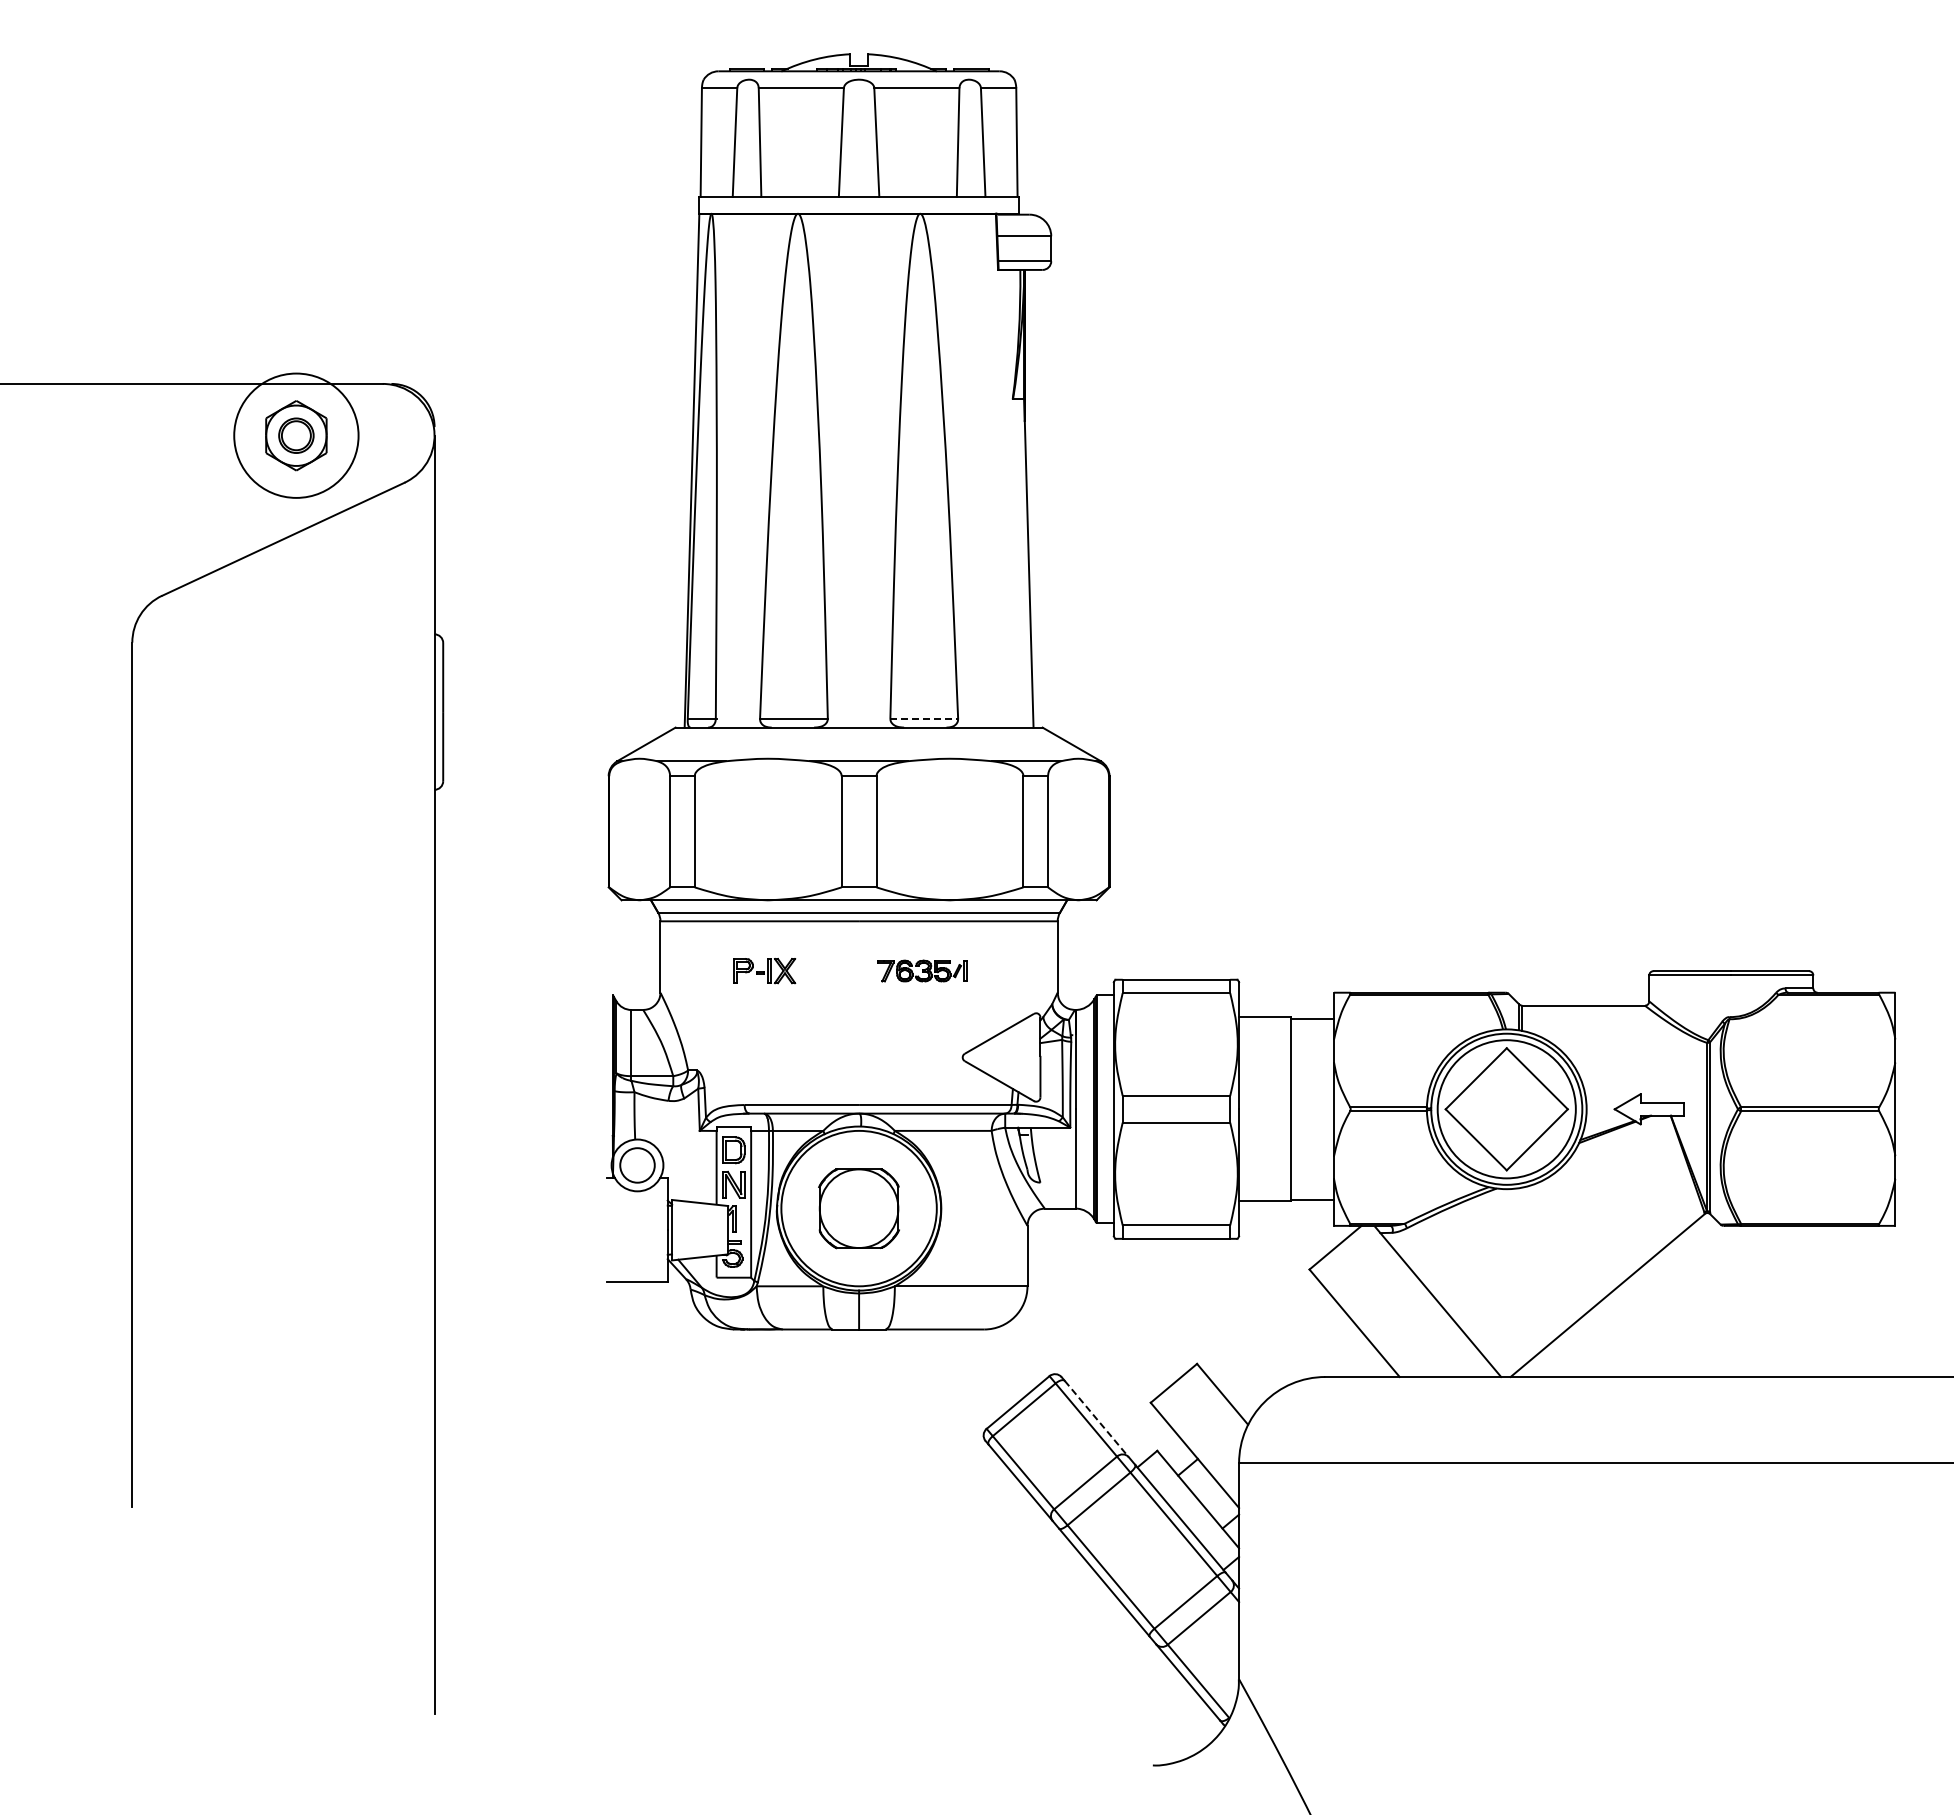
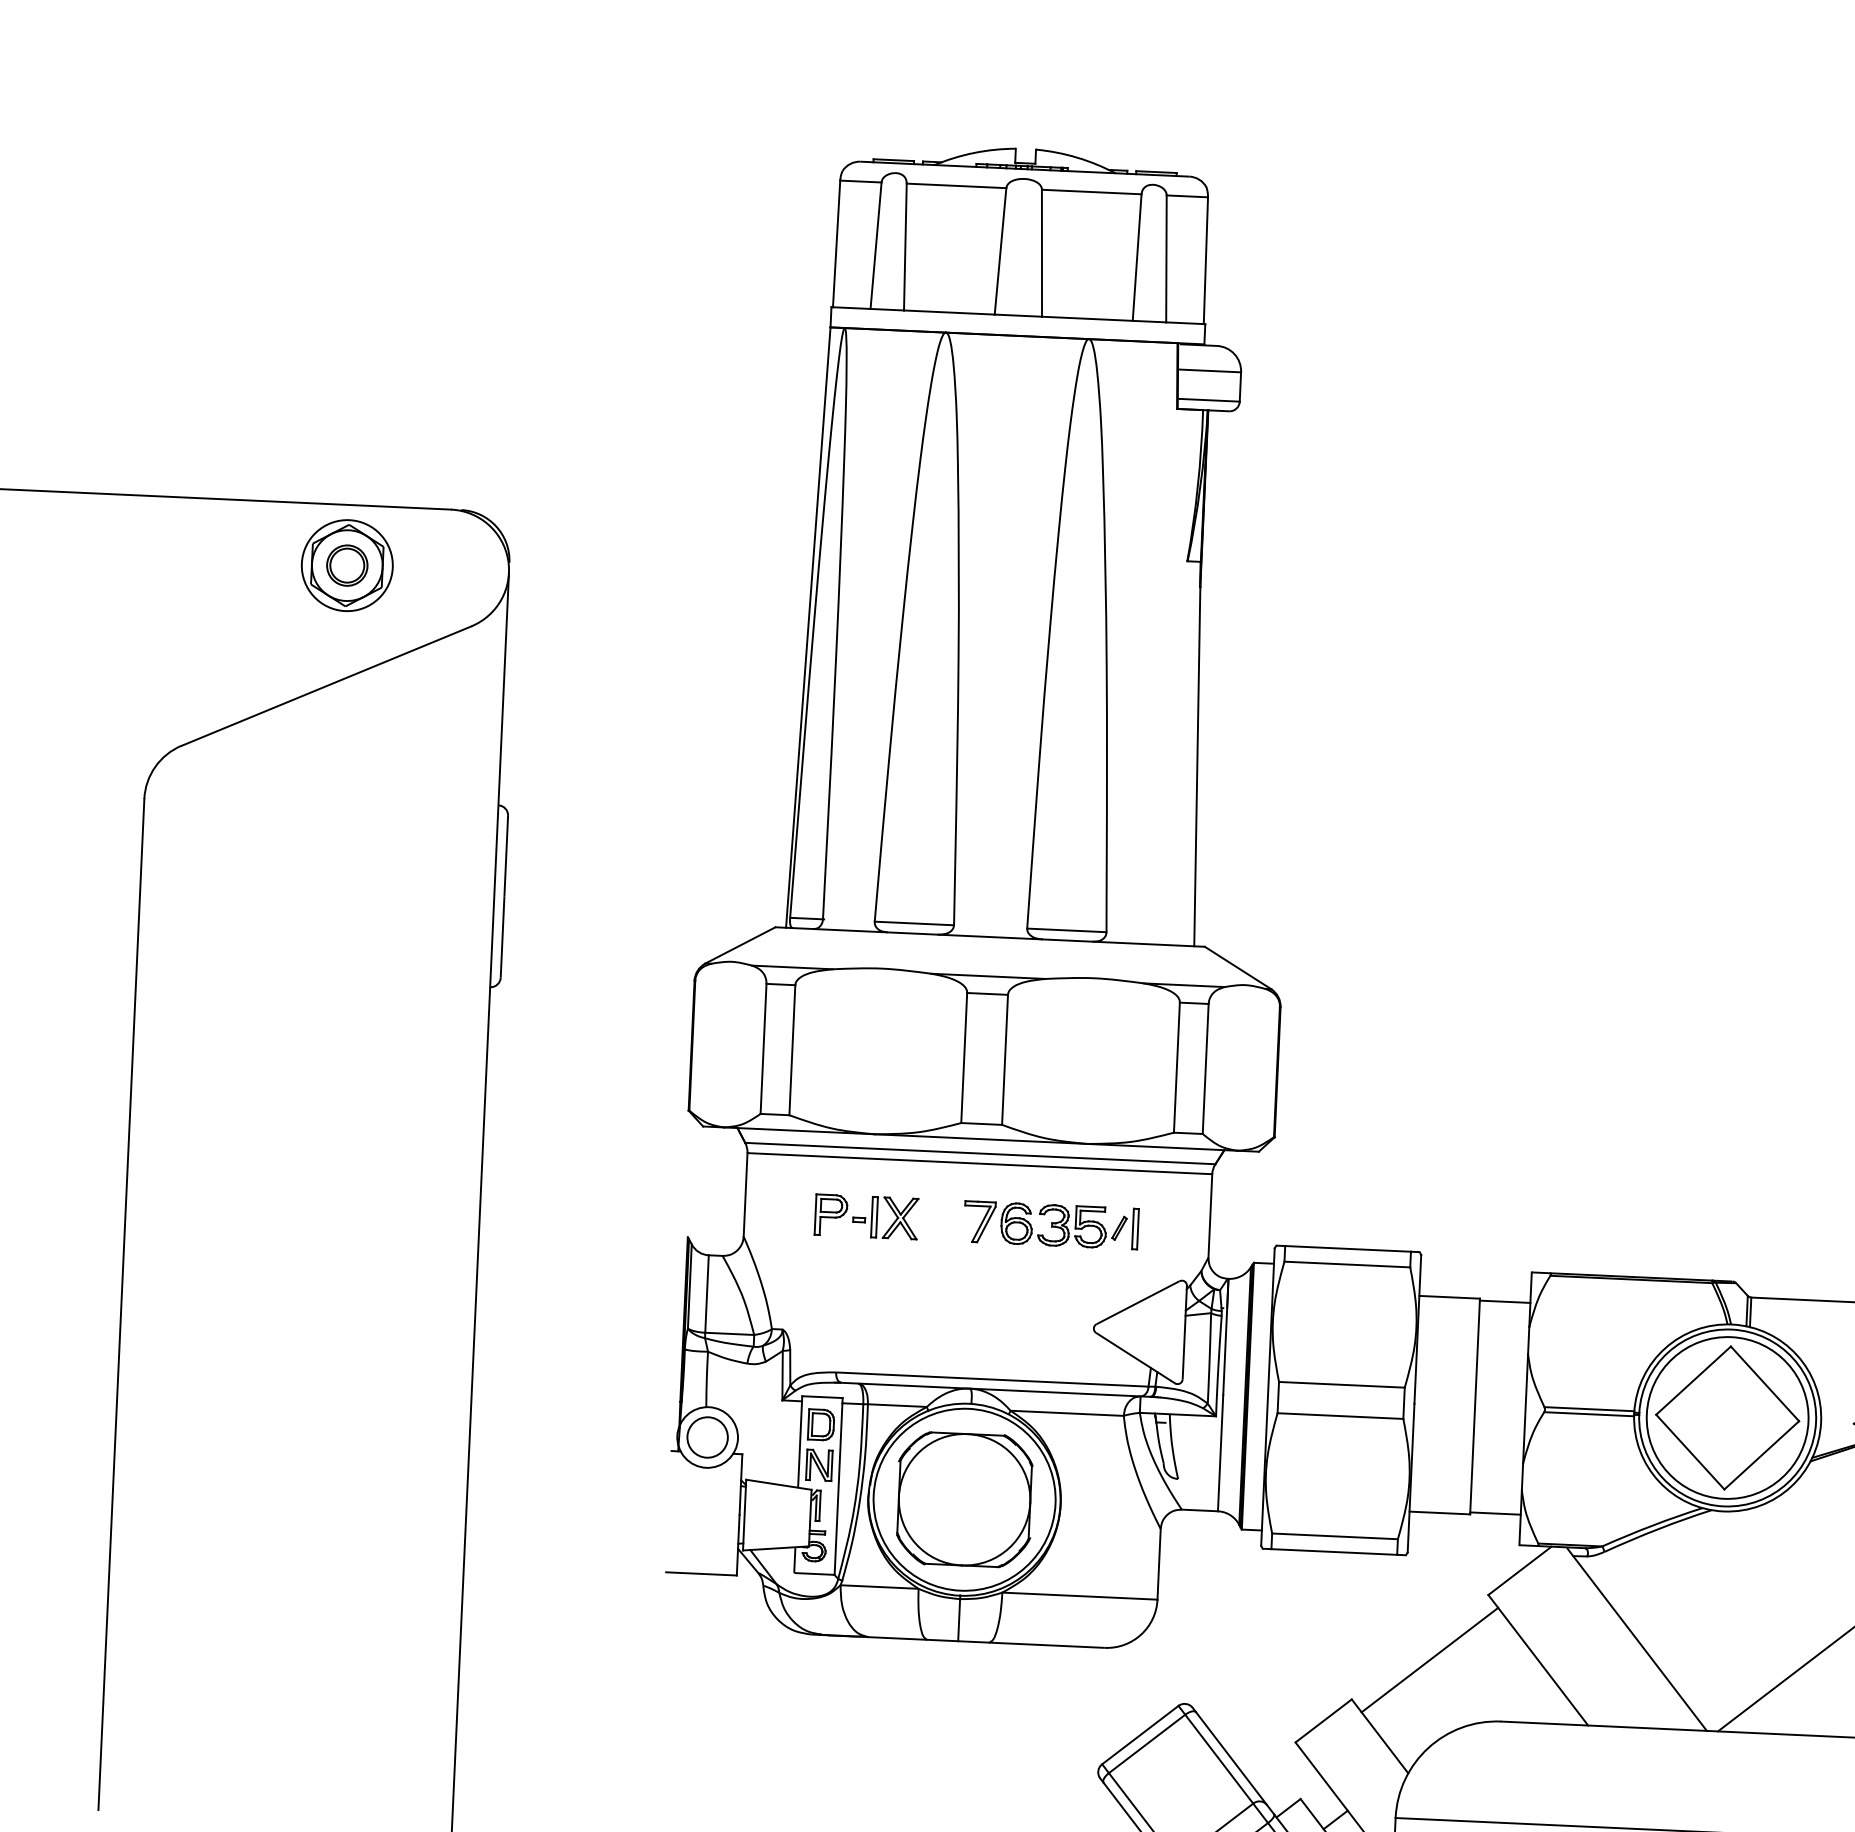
circle: (296, 435) -> (347, 565), size x0.62
line: (924, 719) -> (1067, 931), dashed -> solid
part: (764, 970) -> (866, 1216), size x1.43
part: (922, 970) -> (1051, 1224), size x1.67
part: (858, 1208) -> (963, 1499), size x1.43
line: (1261, 1327) -> (1429, 1660), added
line: (1096, 1418) -> (1231, 1757), dashed -> solid

